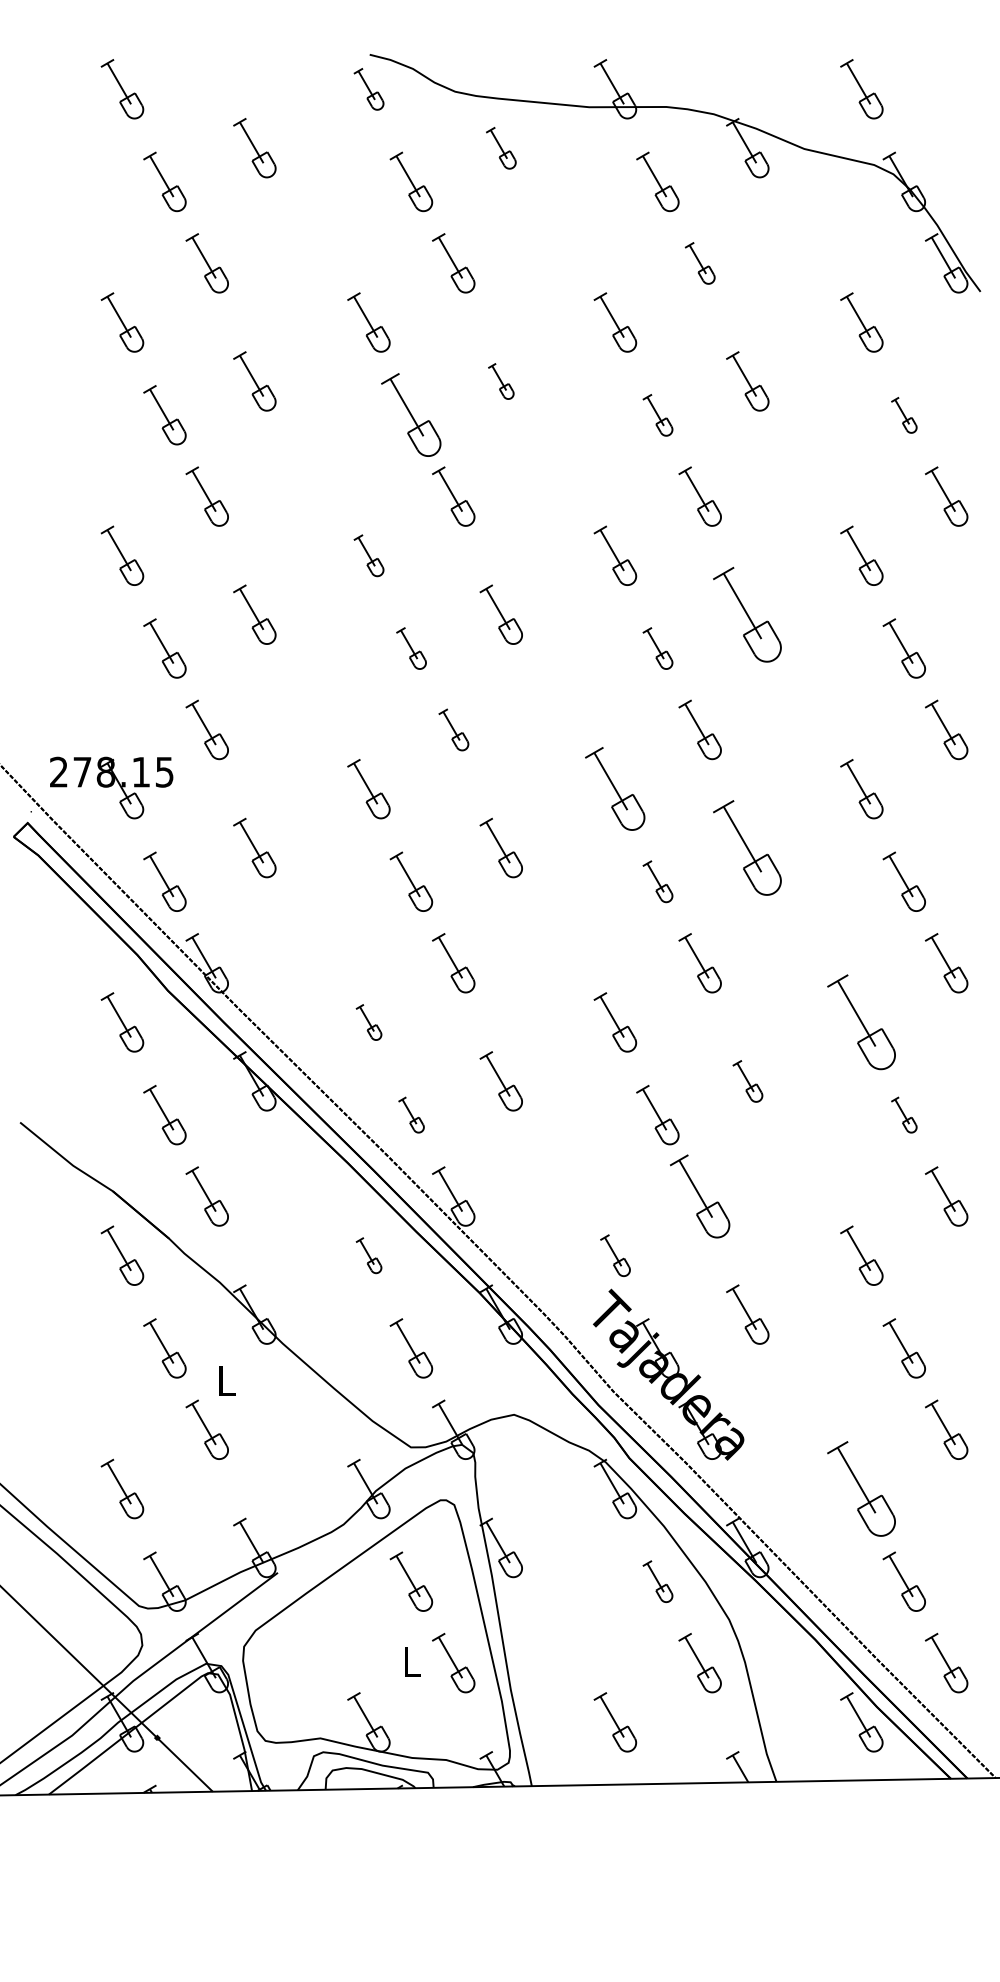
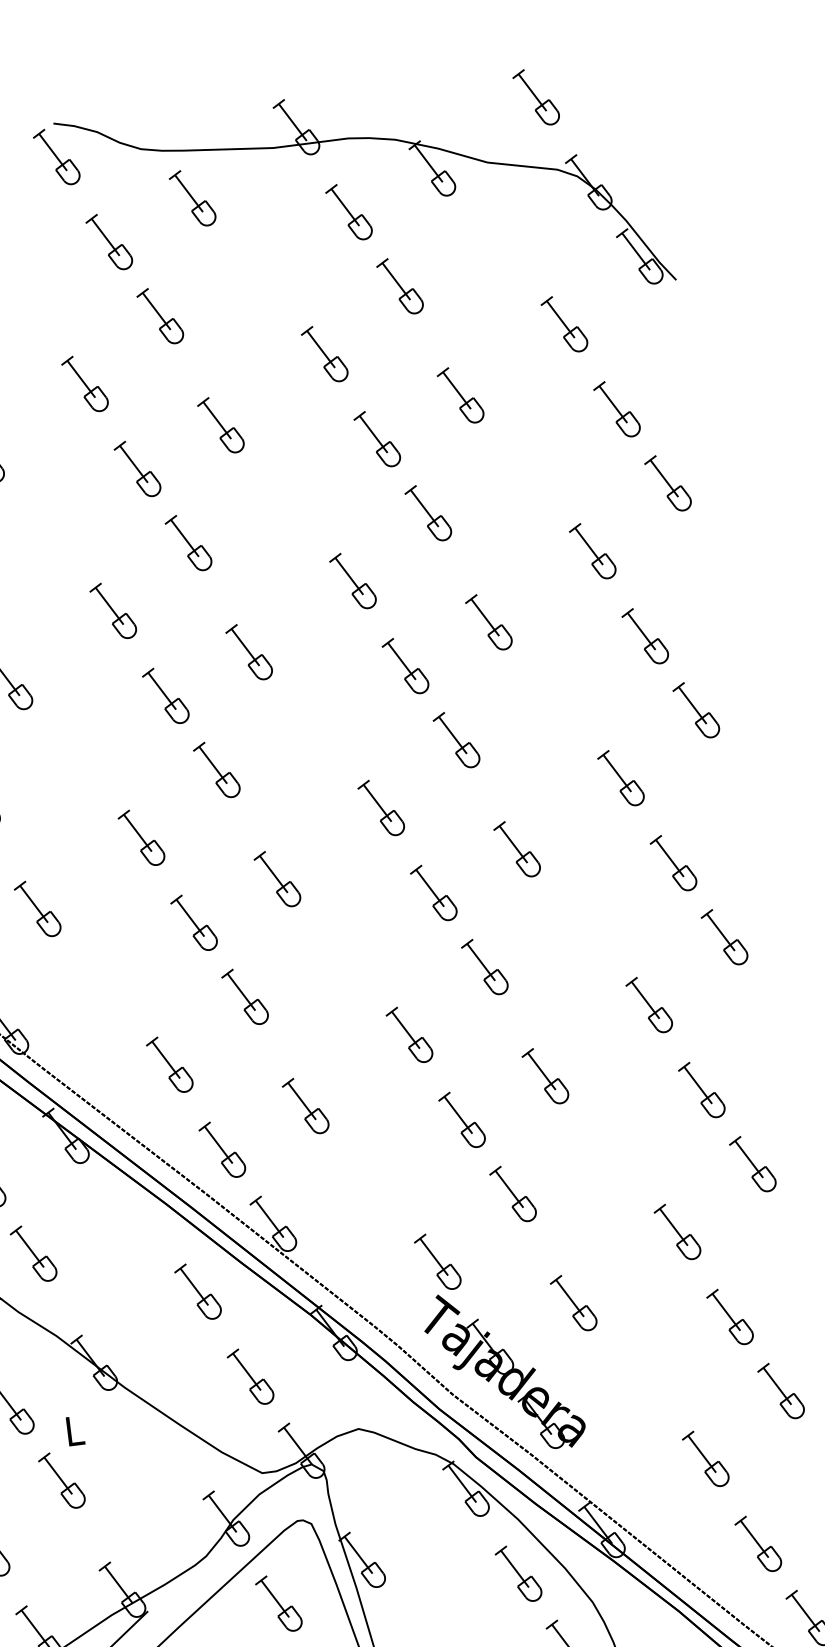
part: (368, 89) -> (56, 157), size x1.43
part: (500, 148) -> (191, 198), size x1.43
part: (699, 263) -> (399, 286), size x1.43
part: (500, 381) -> (220, 425), size x1.67
part: (411, 415) -> (137, 469), size x0.71
part: (657, 415) -> (377, 439), size x1.43
part: (903, 415) -> (616, 409), size x1.67
part: (368, 555) -> (112, 610), size x1.43
part: (747, 614) -> (488, 622), size x0.62
part: (411, 648) -> (165, 696), size x1.43
part: (657, 648) -> (405, 666), size x1.43
part: (453, 729) -> (216, 769), size x1.43
part: (615, 789) -> (381, 808), size x0.71
part: (747, 847) -> (516, 848), size x0.62
part: (657, 881) -> (433, 892), size x1.43
part: (368, 1022) -> (169, 1065), size x1.67
part: (861, 1022) -> (649, 1005), size x0.62
part: (747, 1081) -> (545, 1076), size x1.43
part: (411, 1114) -> (222, 1149), size x1.67
part: (903, 1114) -> (701, 1089), size x1.67
part: (699, 1196) -> (512, 1194), size x0.71
part: (368, 1255) -> (197, 1291), size x1.67
part: (615, 1255) -> (437, 1261), size x1.43
part: (861, 1488) -> (705, 1458), size x0.62
part: (657, 1581) -> (518, 1573), size x1.43

